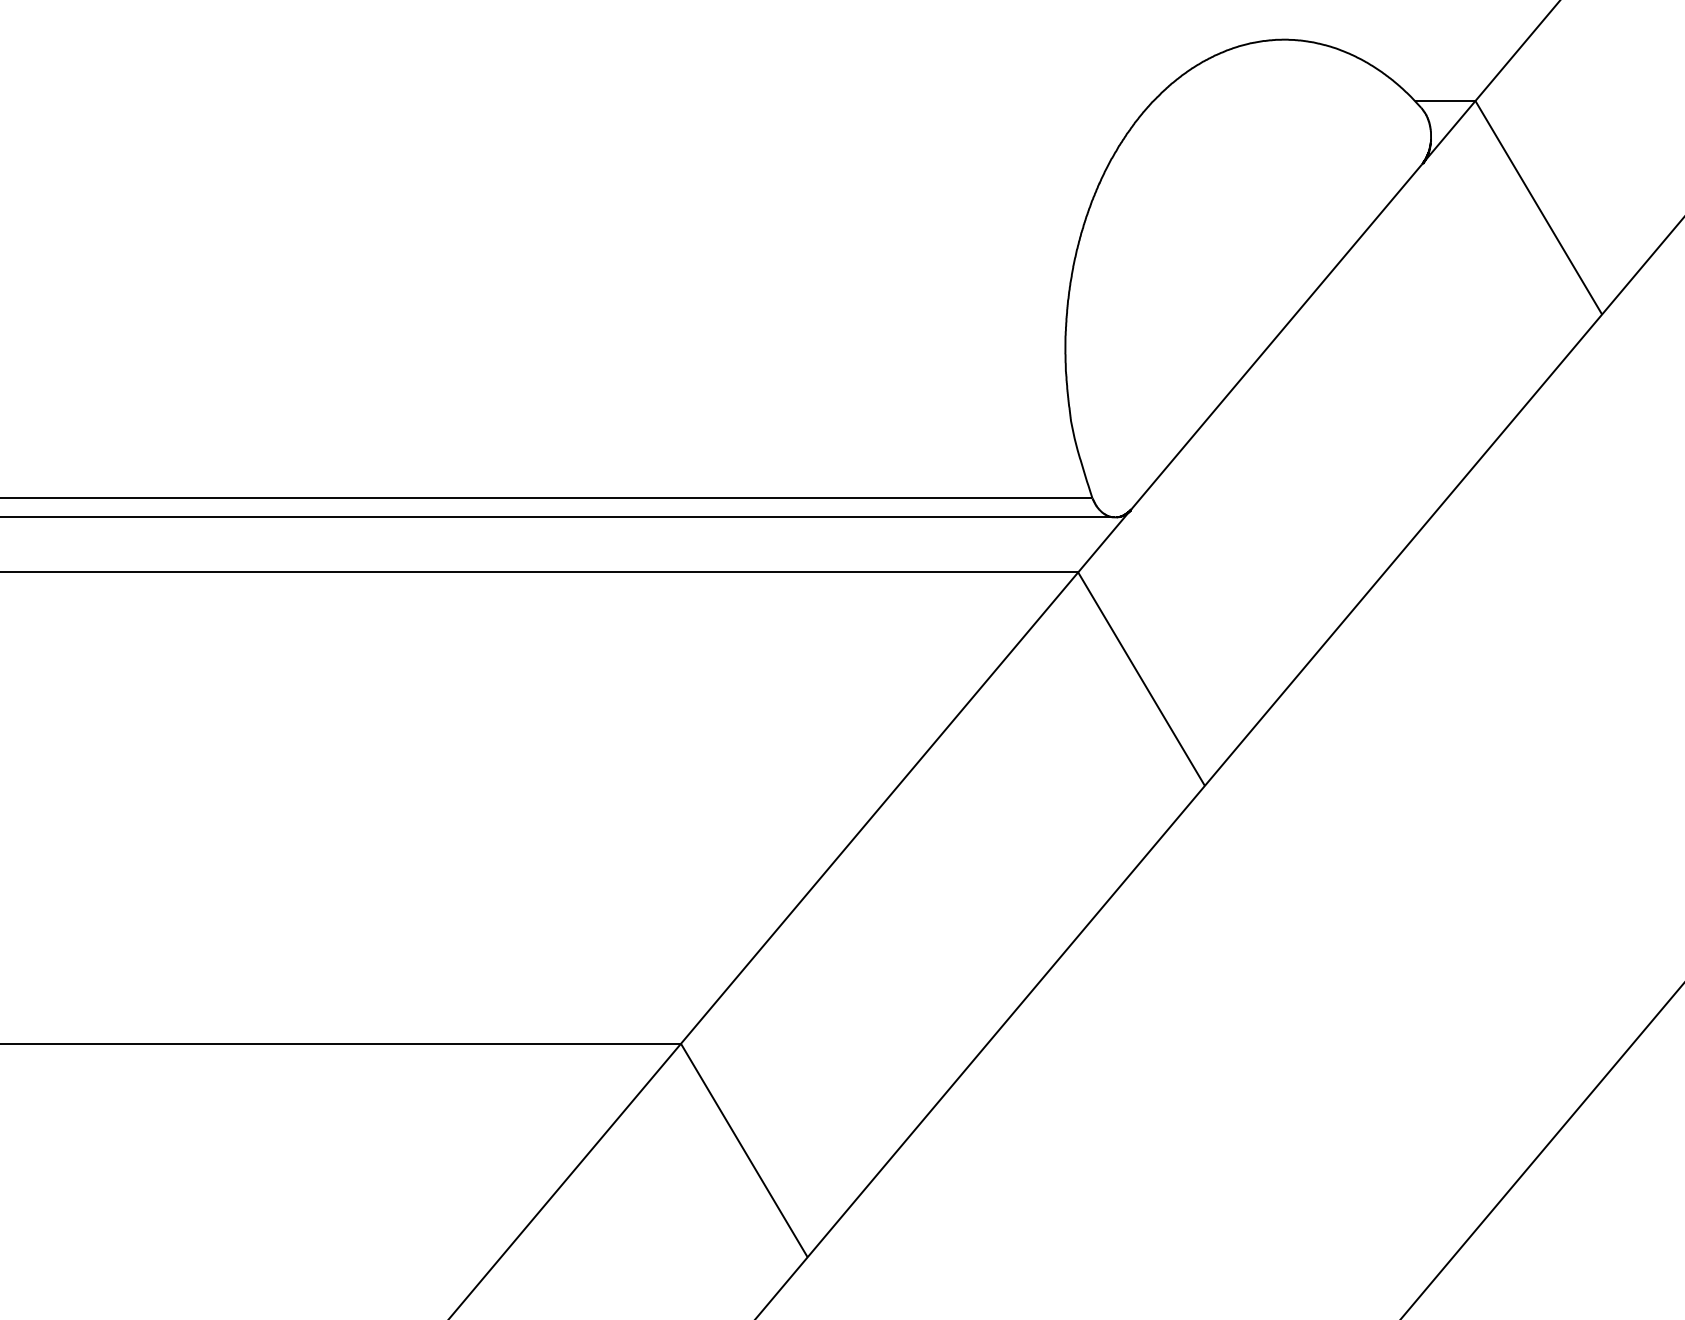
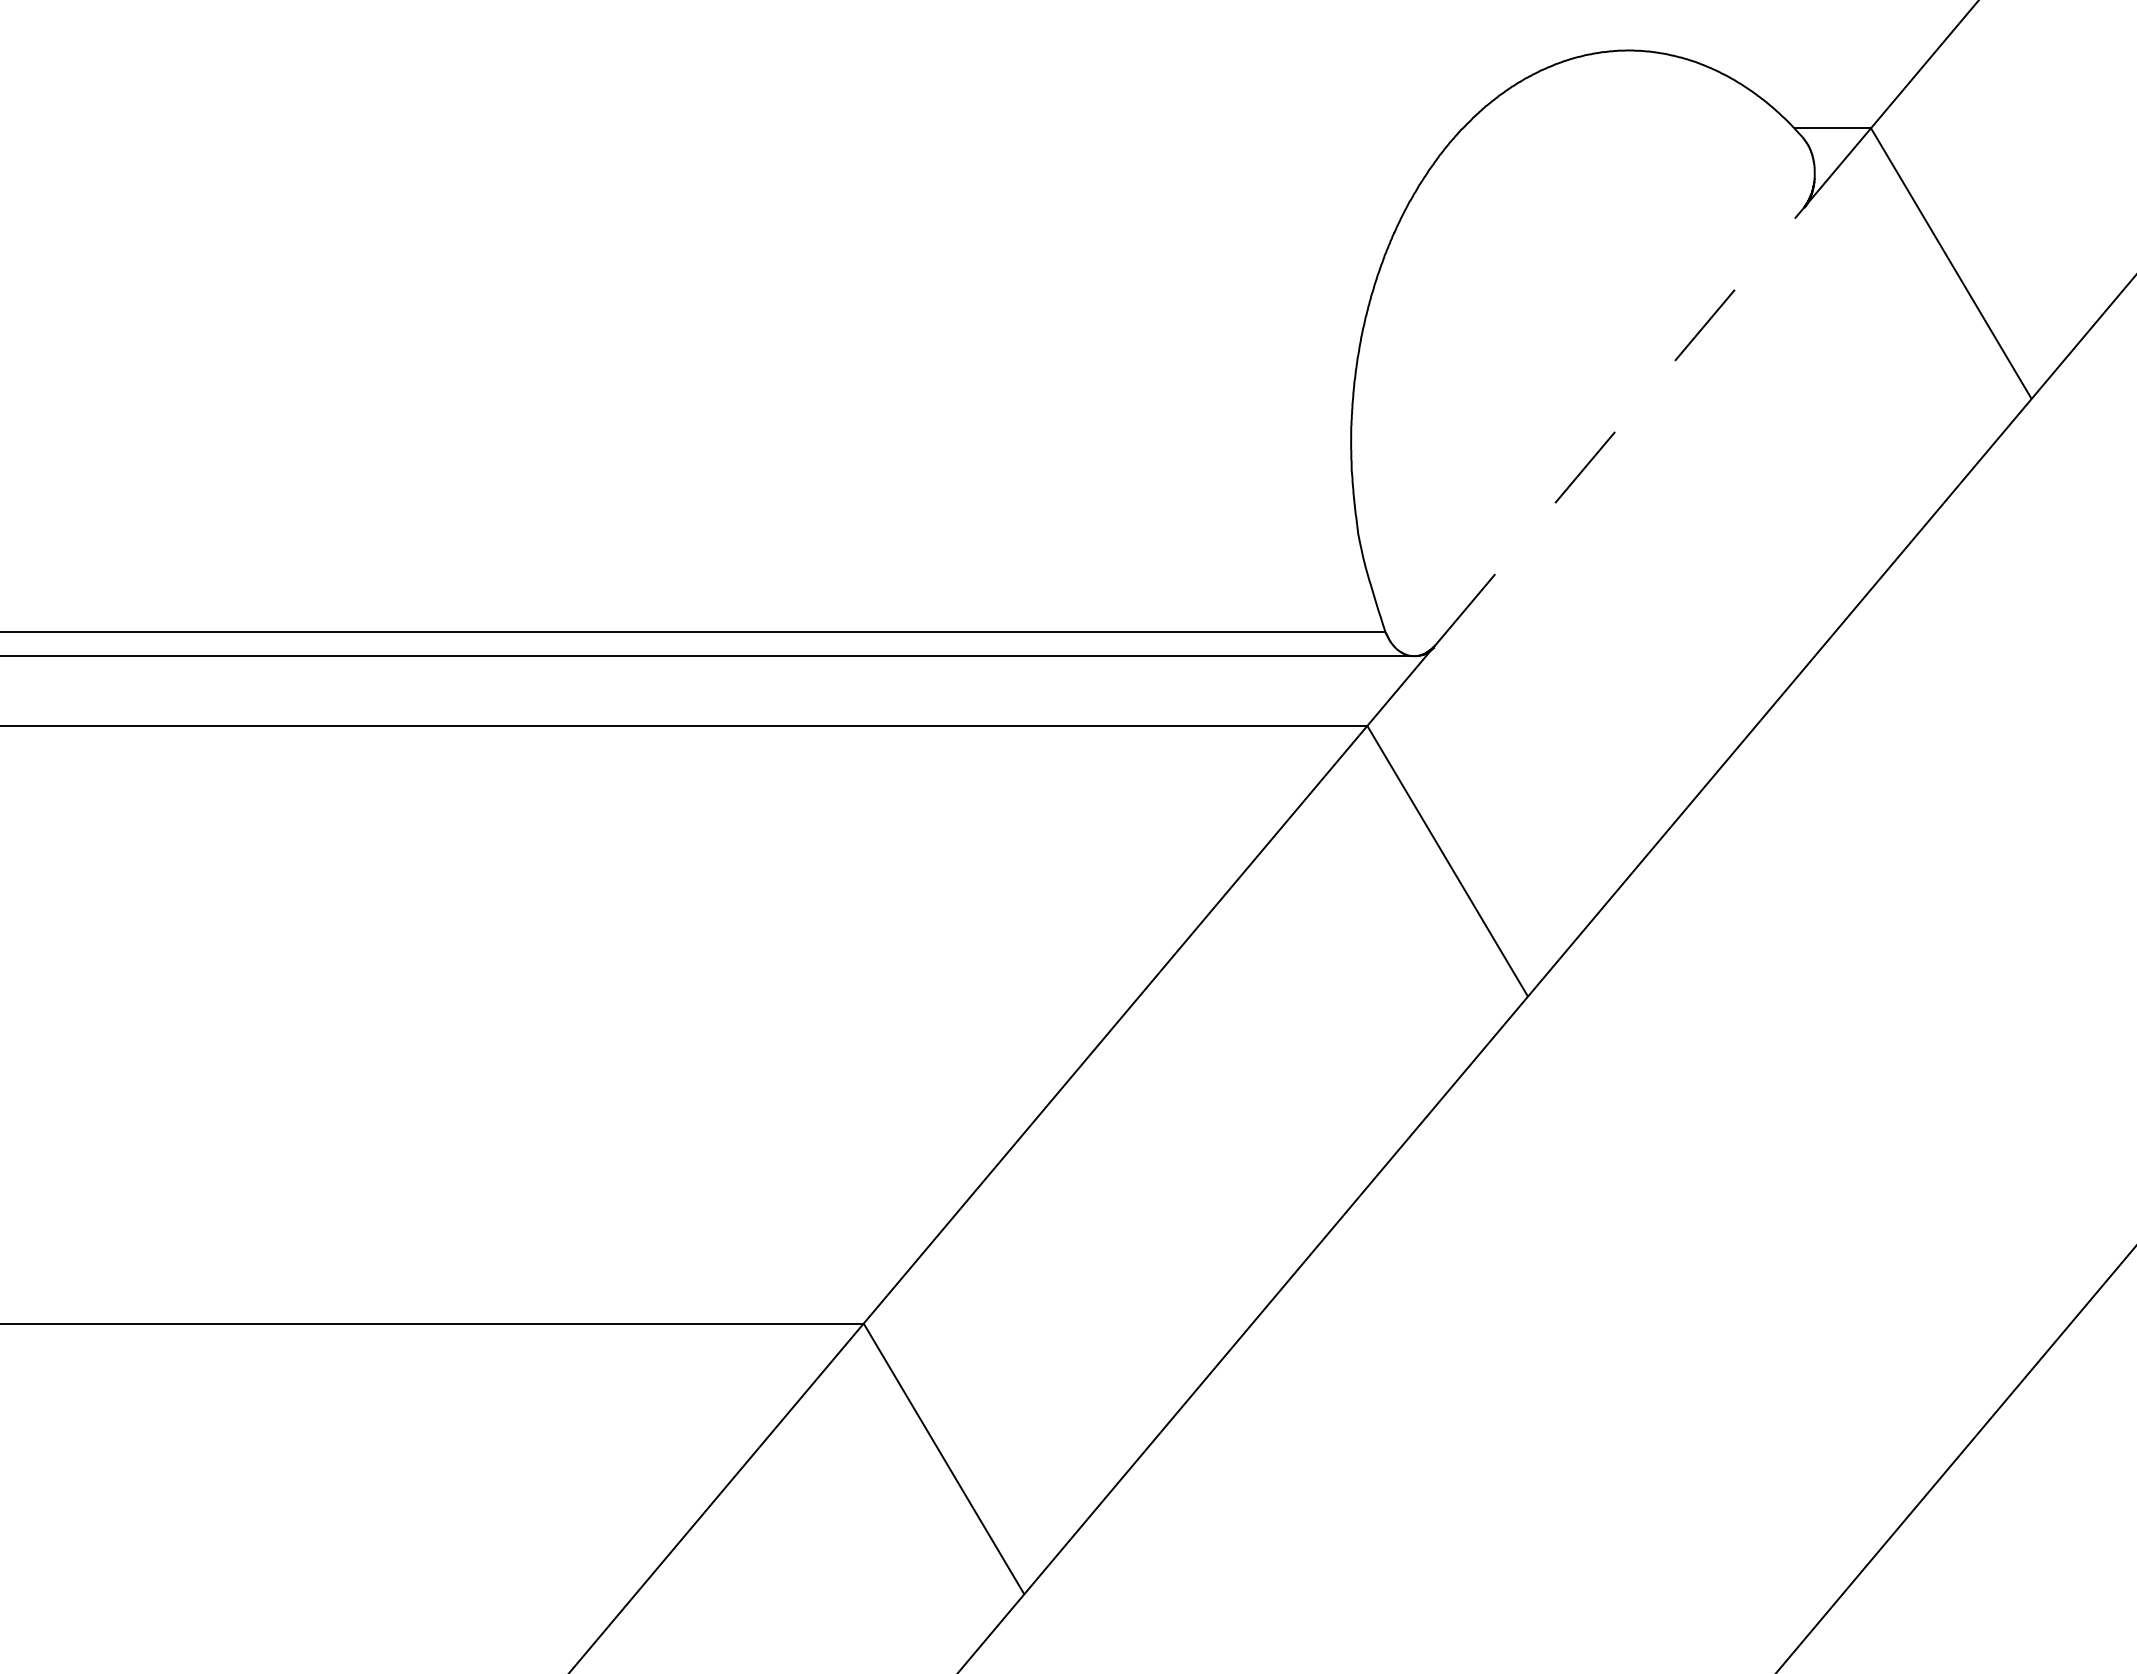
line: (1277, 336) -> (1619, 426), solid -> dashed

